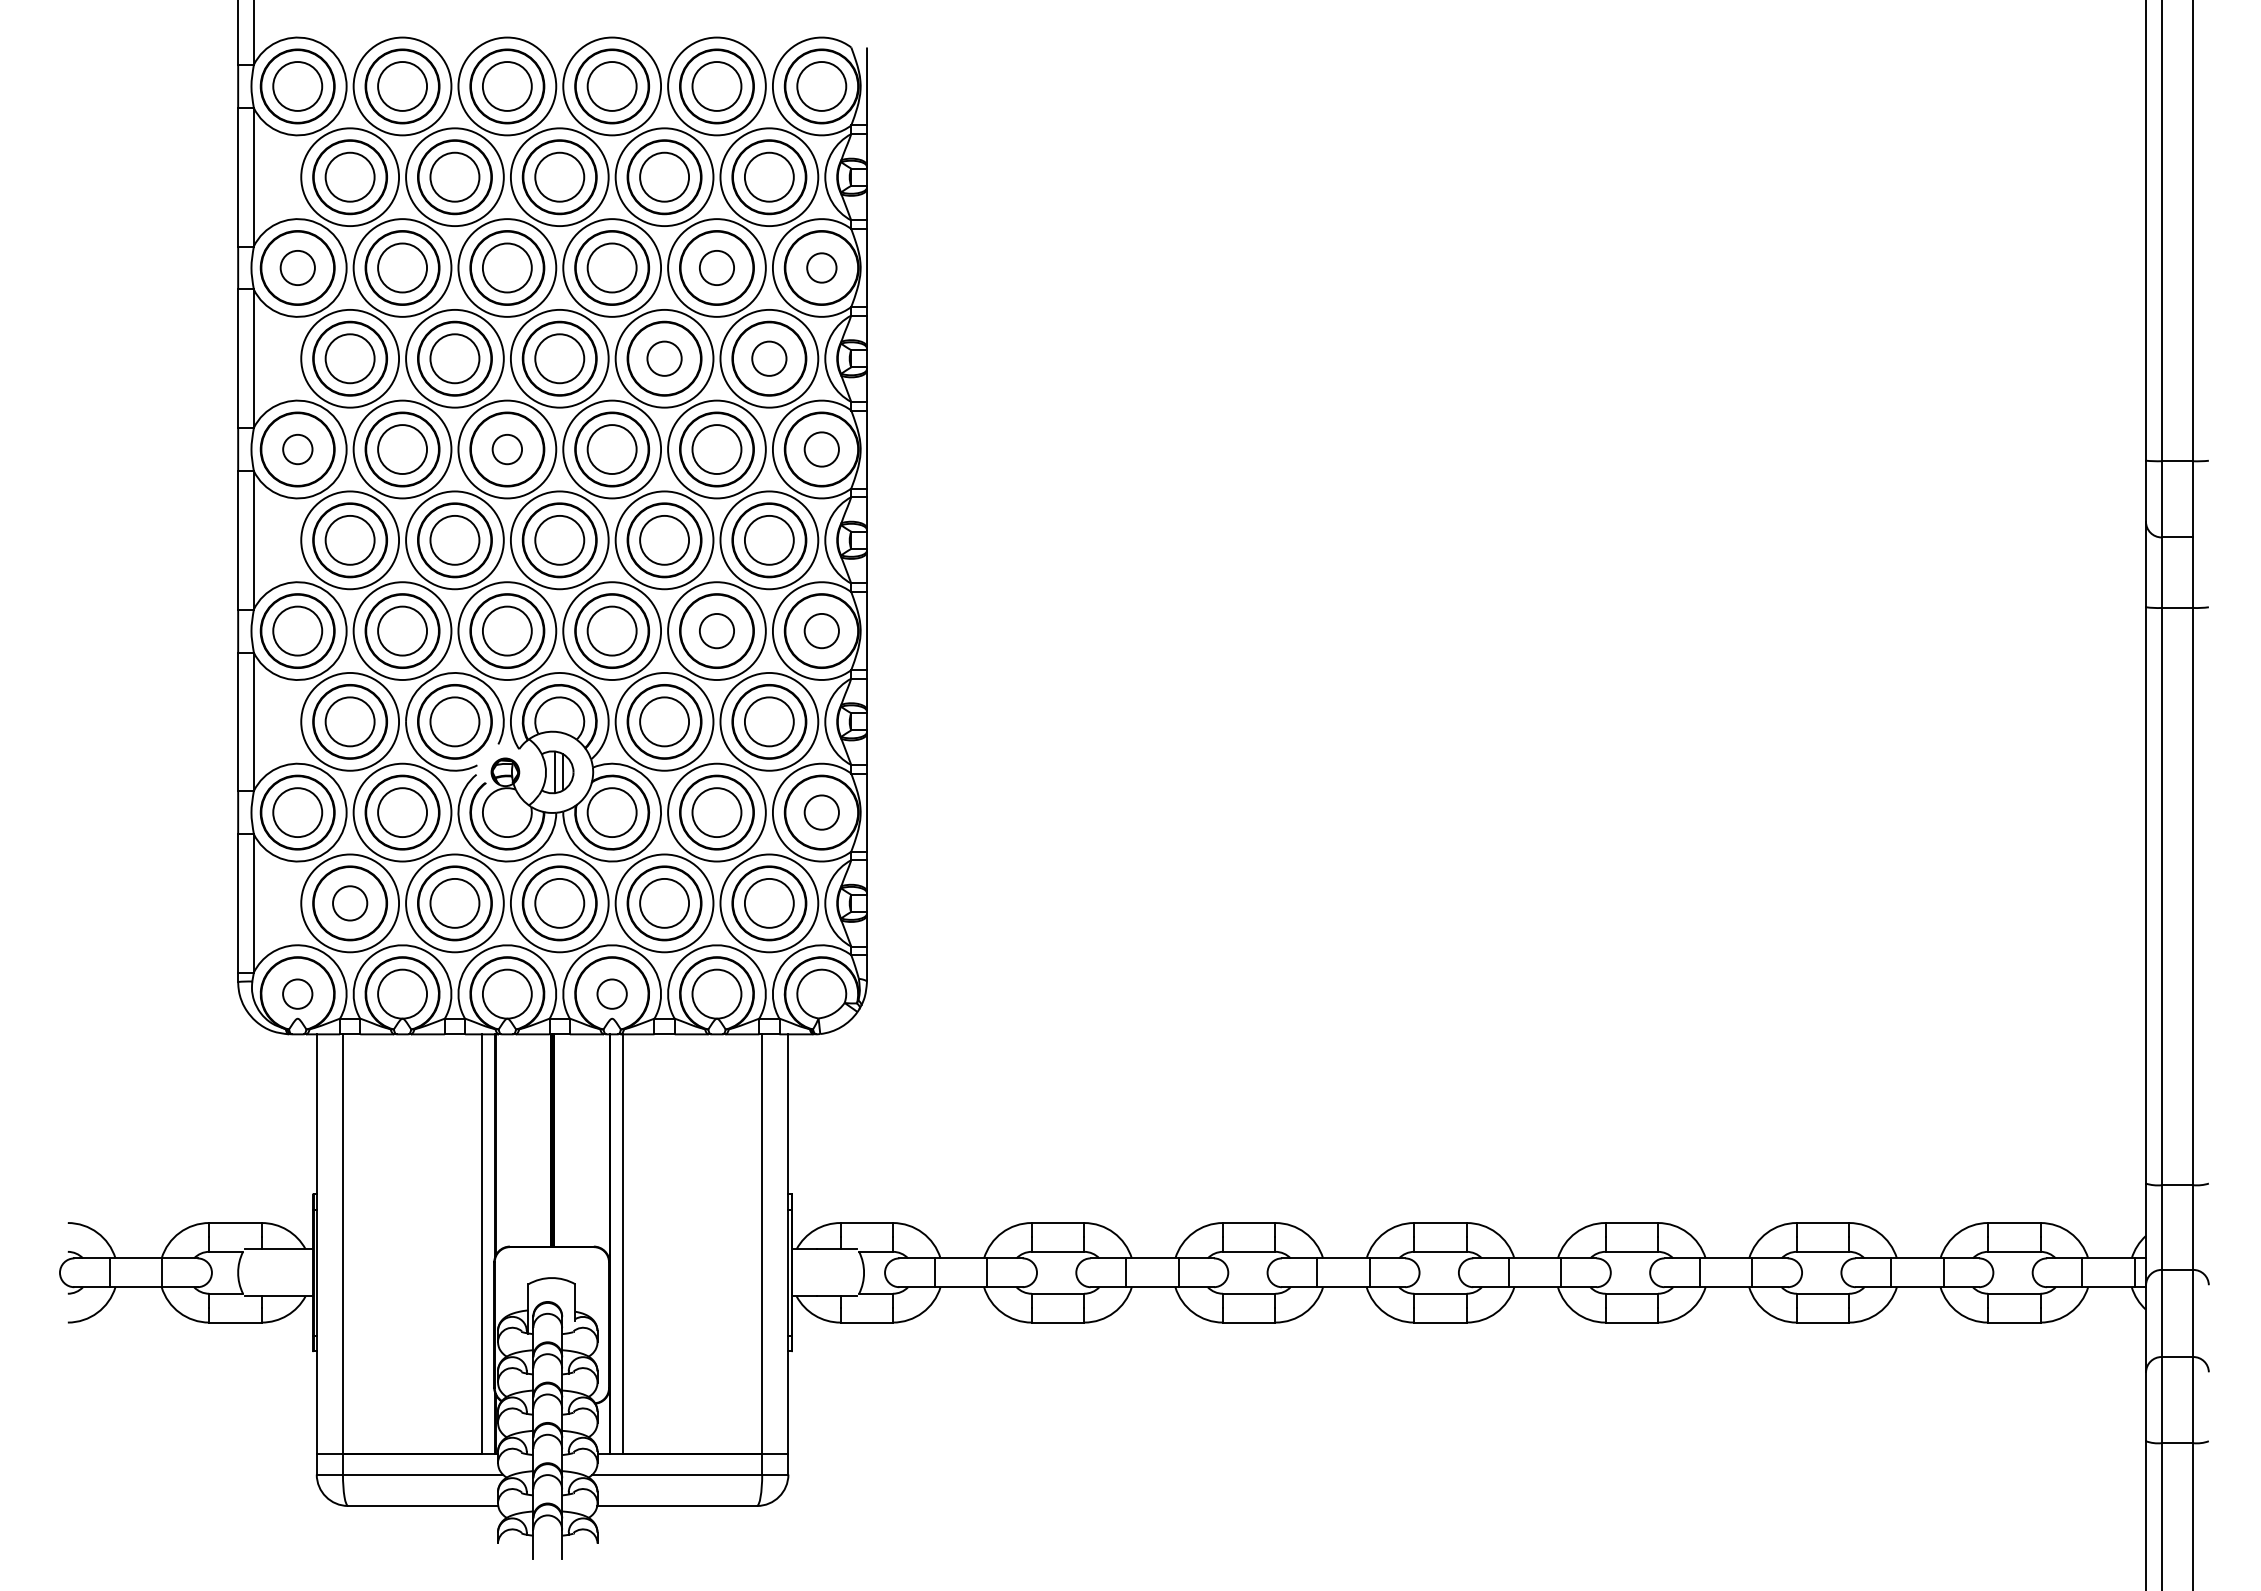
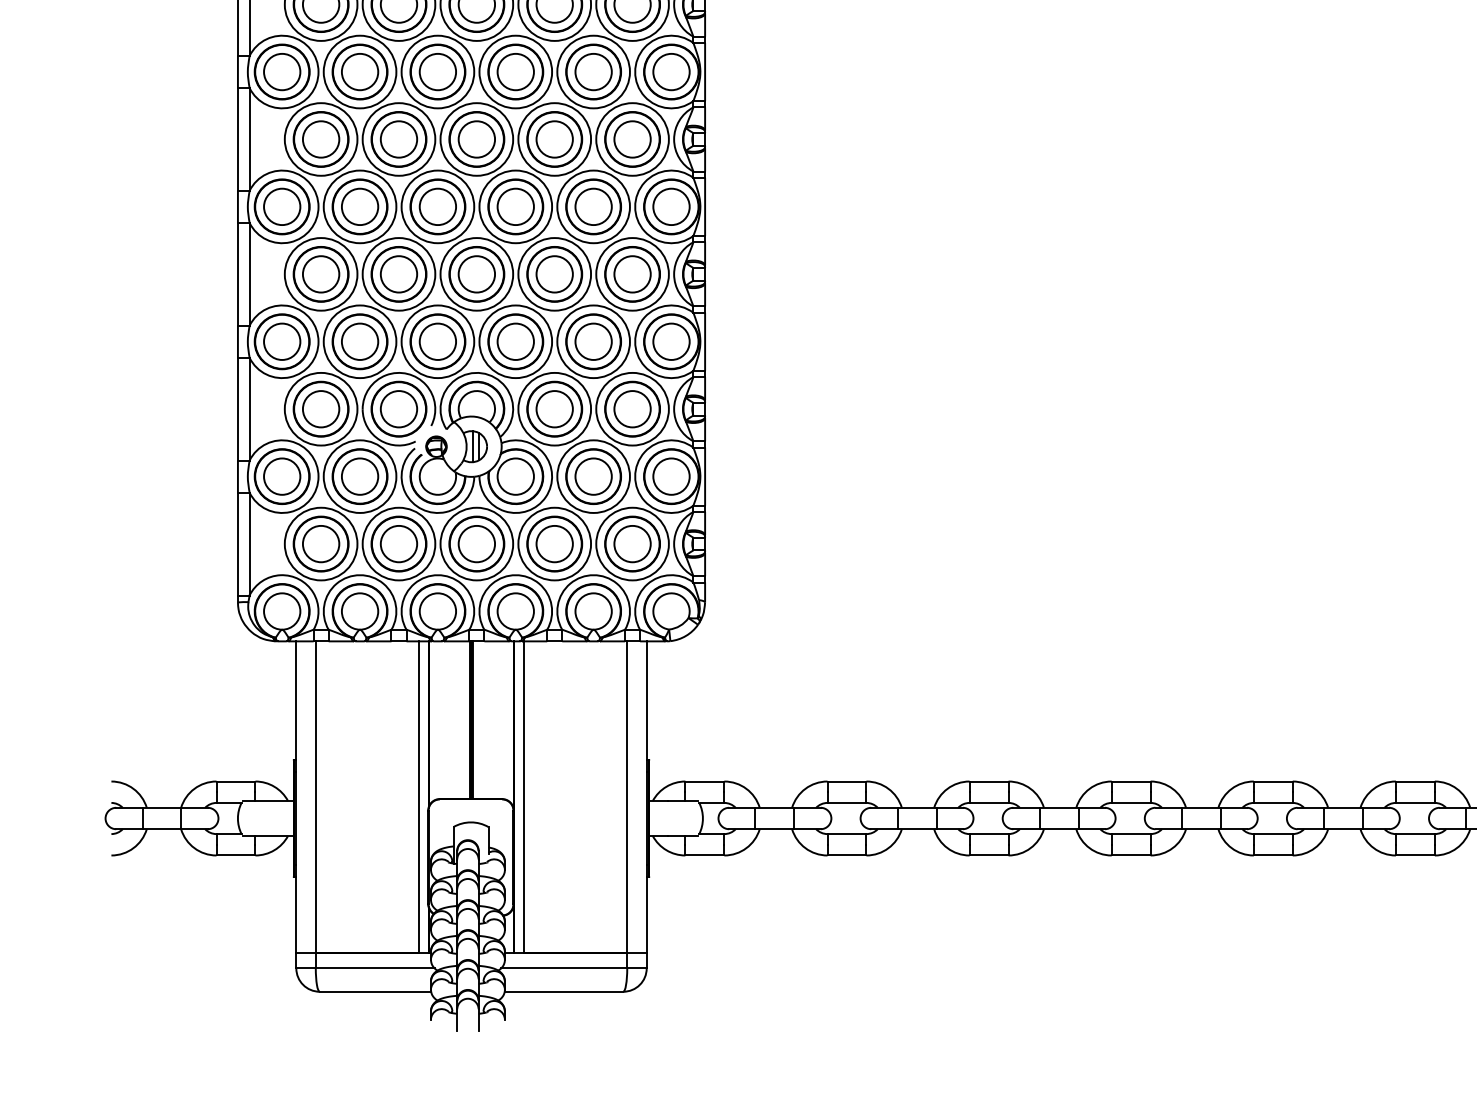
circle: (297, 267) -> (282, 71), size x1.43
circle: (716, 267) -> (593, 71), size x1.43
circle: (821, 267) -> (671, 71), size x1.67
circle: (664, 358) -> (554, 139), size x1.43
circle: (768, 358) -> (631, 139), size x1.43
circle: (297, 449) -> (282, 206), size x1.67
circle: (506, 449) -> (437, 206), size x1.67
circle: (821, 449) -> (671, 206), size x1.43
circle: (716, 630) -> (593, 341), size x1.43
circle: (821, 630) -> (671, 341), size x1.43
circle: (821, 812) -> (671, 476), size x1.43
circle: (349, 902) -> (320, 543), size x1.43
circle: (297, 993) -> (282, 611), size x1.67
circle: (611, 993) -> (515, 611), size x1.67

